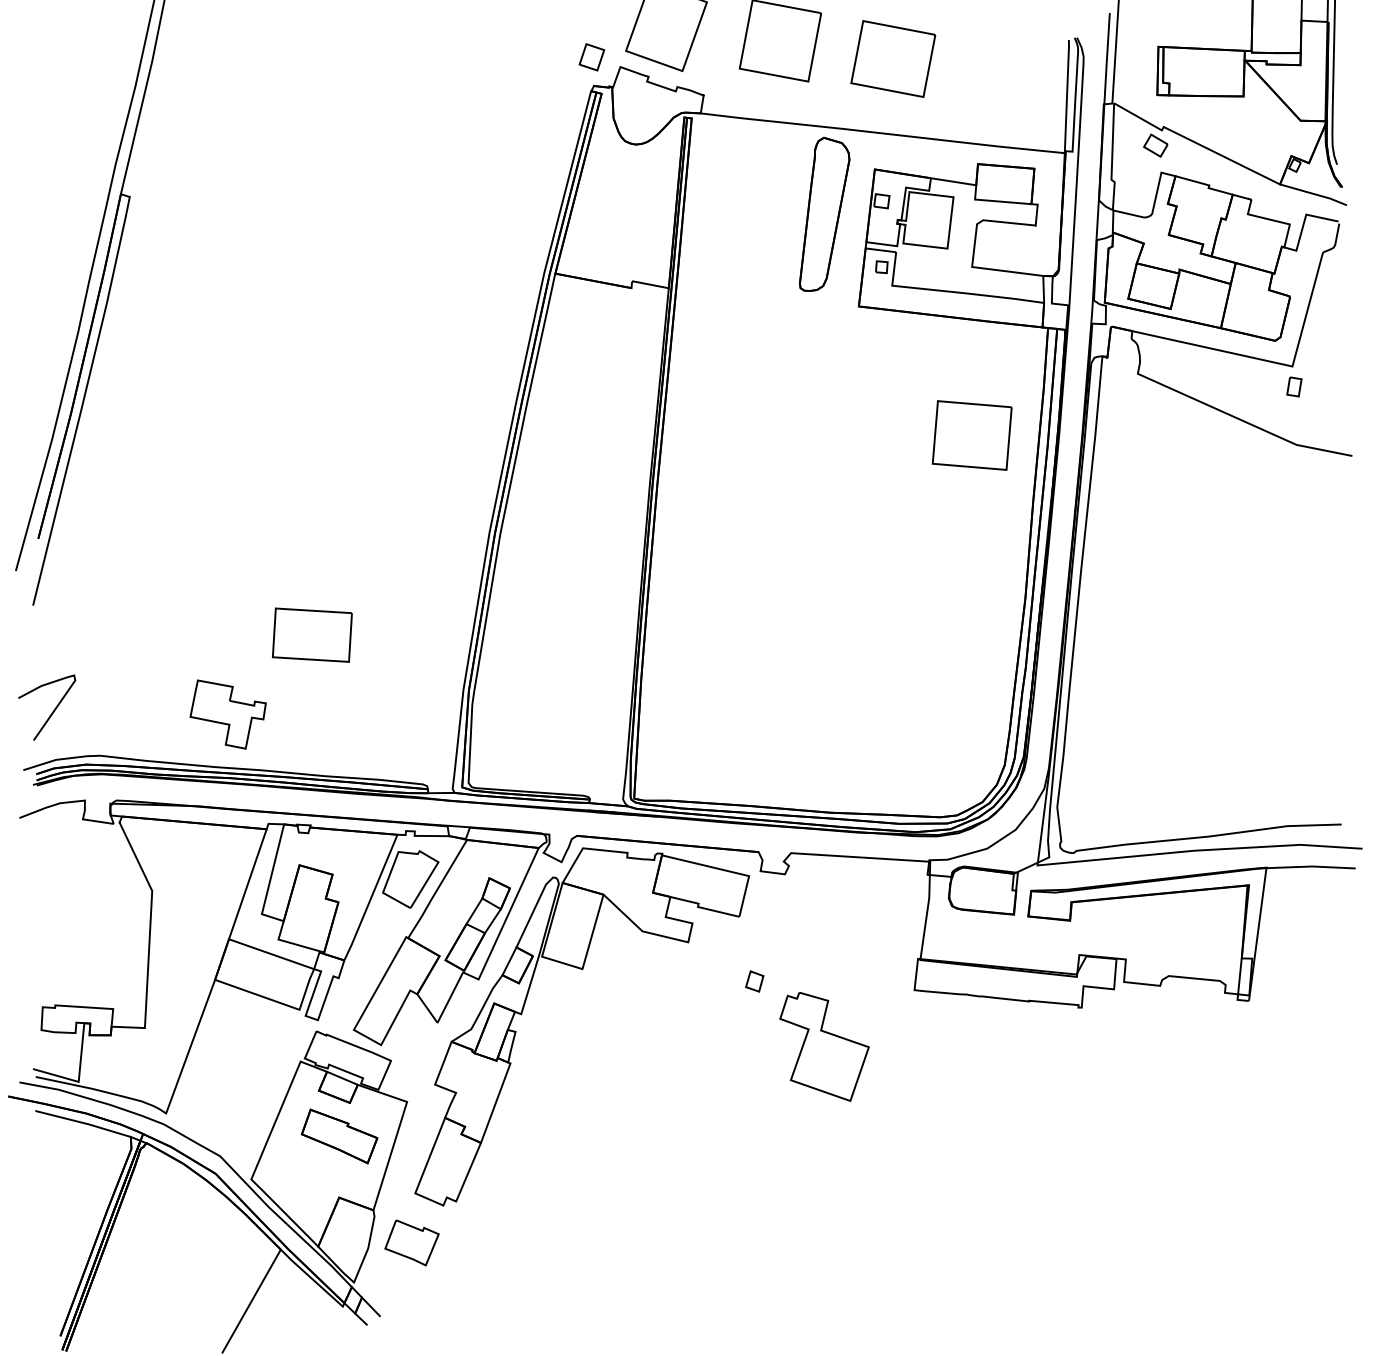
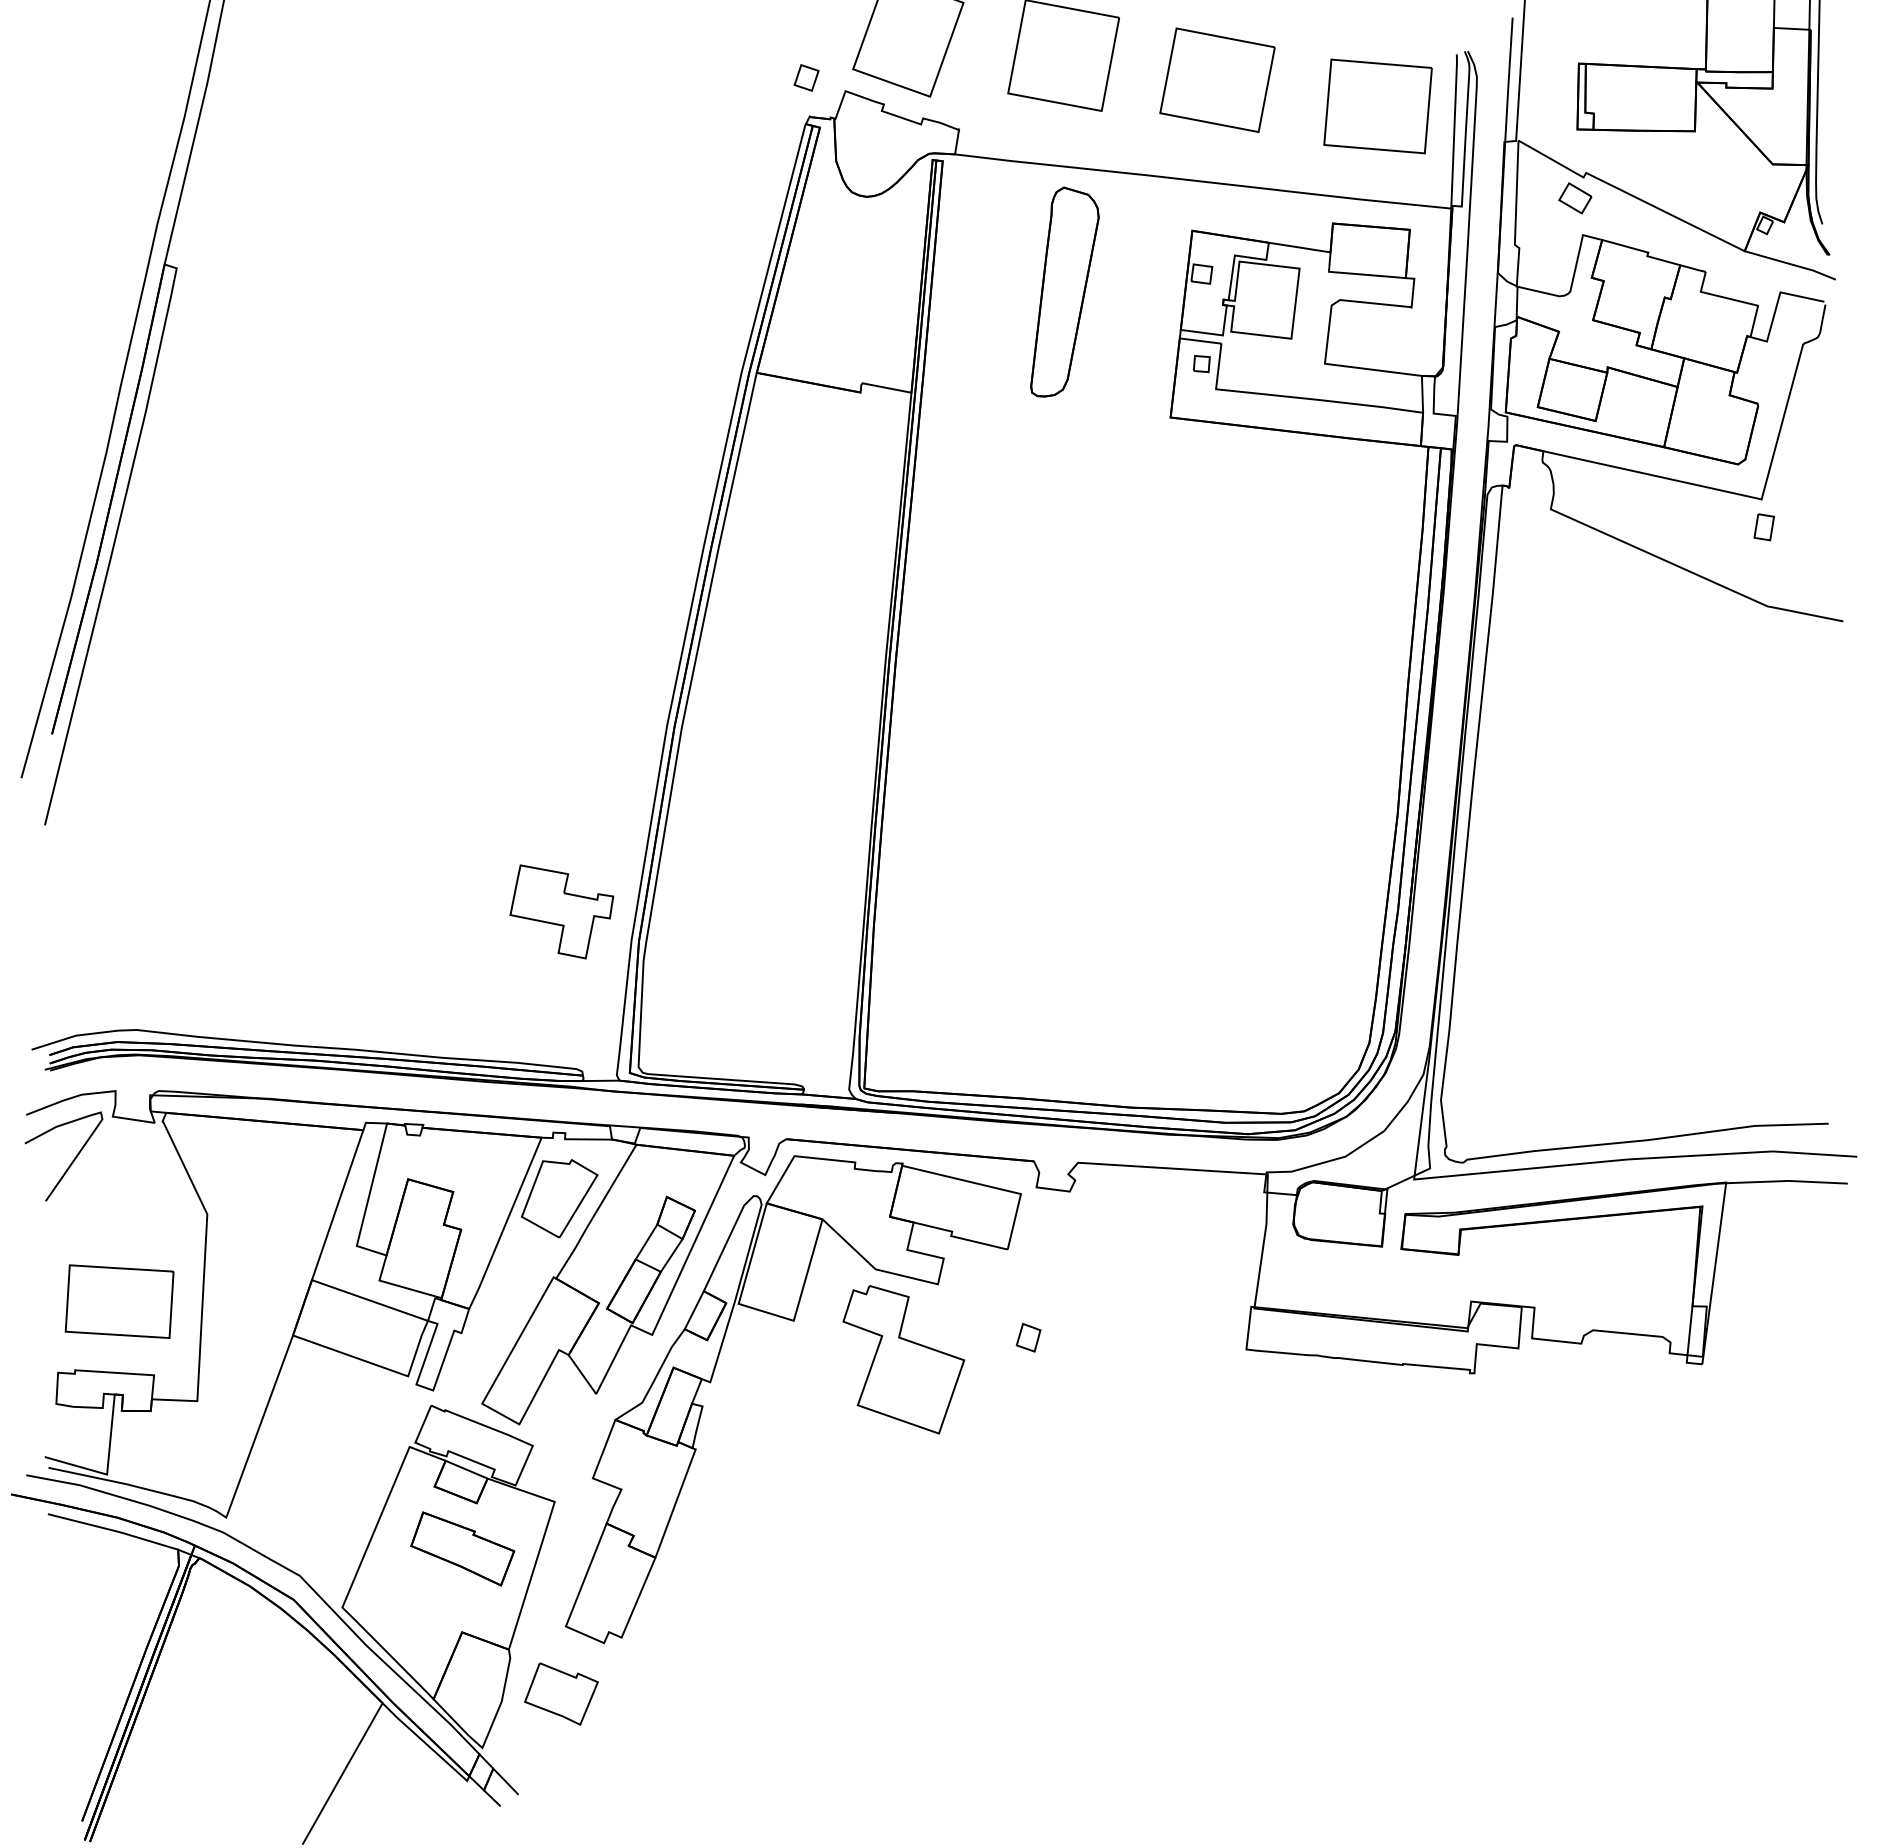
part: (591, 57) -> (806, 77), size x0.71
part: (824, 213) -> (1064, 291), moved
part: (971, 435) -> (1377, 106), moved
part: (312, 635) -> (119, 1301), moved
curve: (53, 710) -> (72, 1160), moved
part: (227, 714) -> (561, 911), moved
part: (824, 1046) -> (903, 1359), moved

